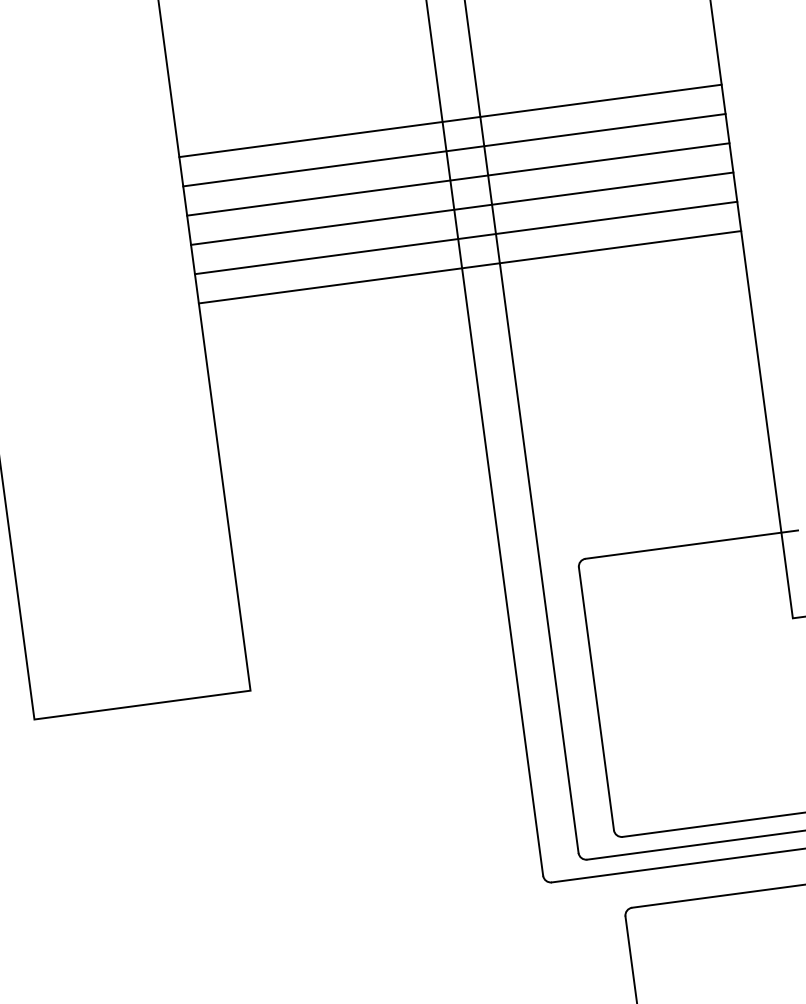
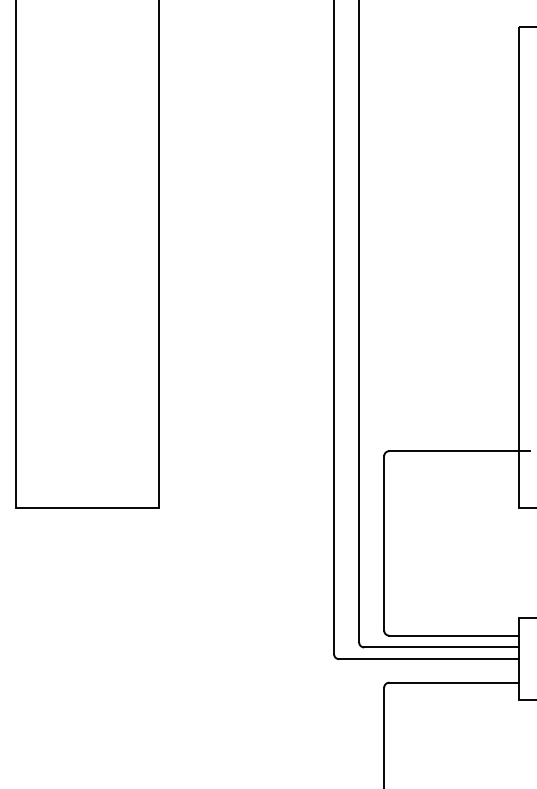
line: (450, 120) -> (339, 153), removed
line: (454, 150) -> (339, 173), removed
line: (458, 178) -> (339, 192), removed
line: (462, 209) -> (339, 212), removed
line: (466, 237) -> (339, 231), removed
line: (470, 267) -> (339, 251), removed

